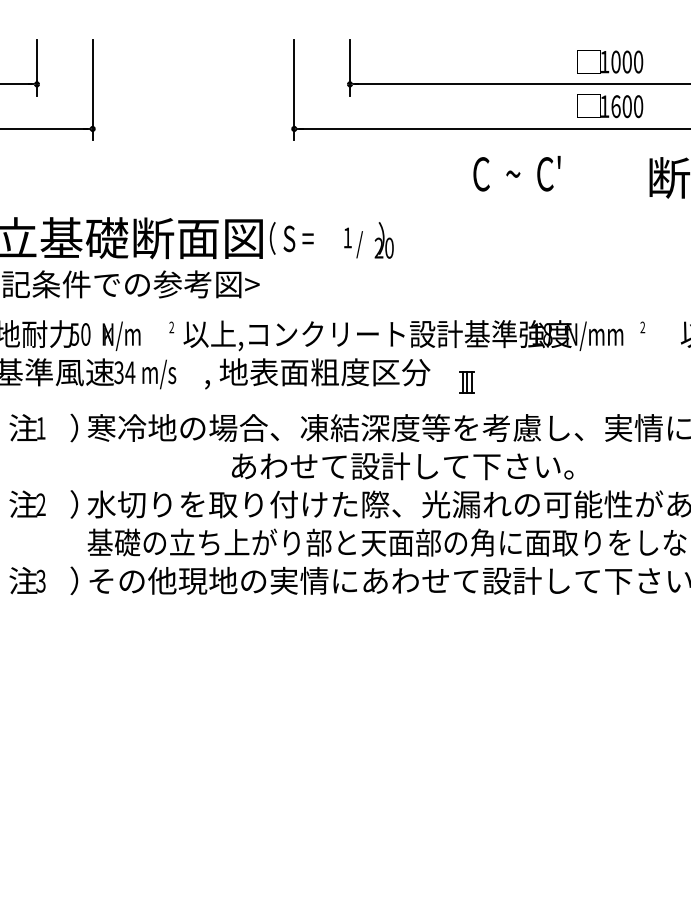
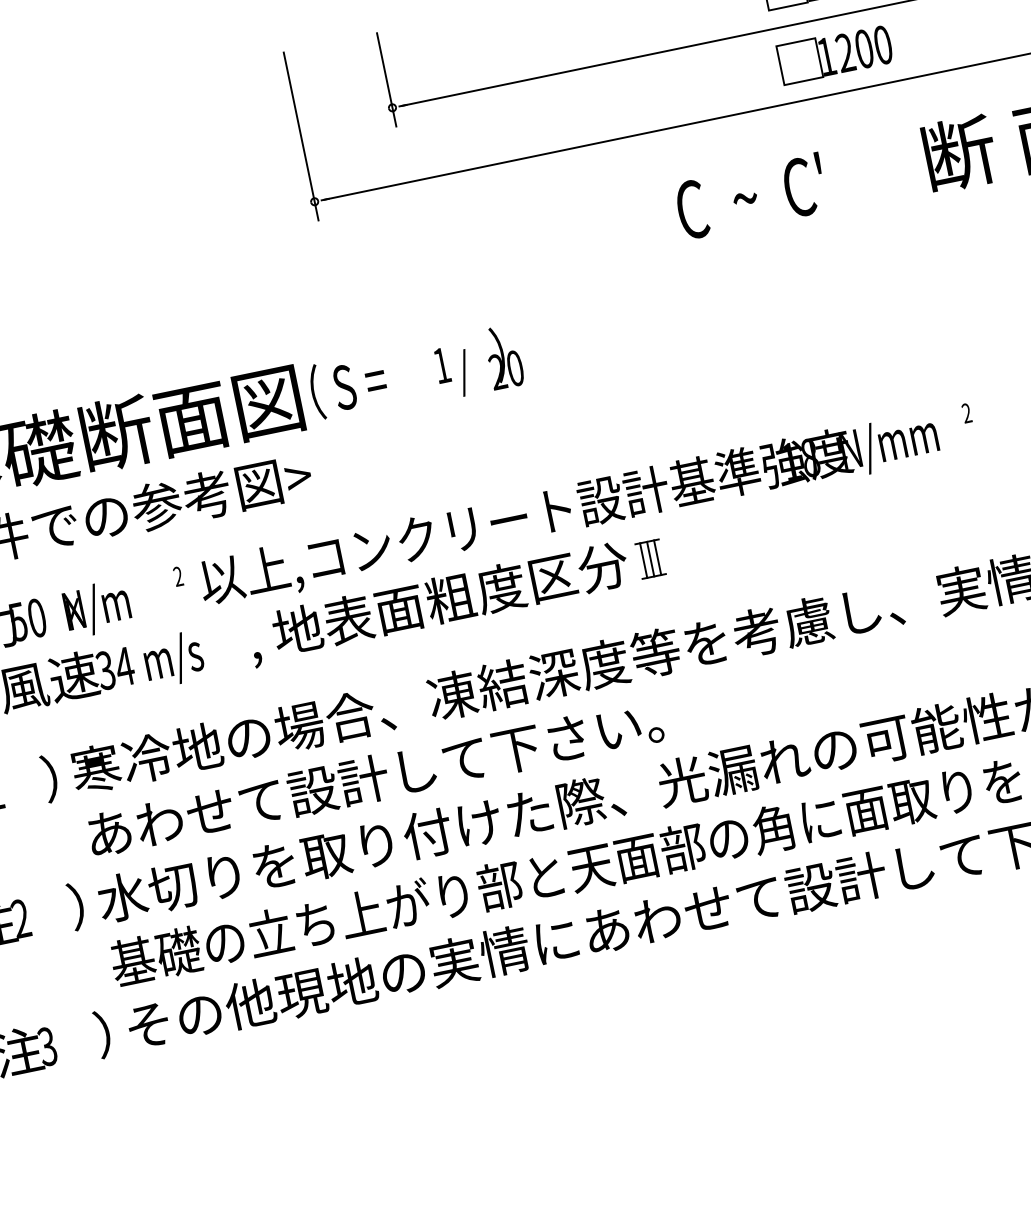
text: (615, 106) -> (844, 52), 1600 -> 1200
text: (516, 173) -> (750, 196), moved
part: (466, 382) -> (649, 559), moved
text: (402, 466) -> (375, 778), moved

